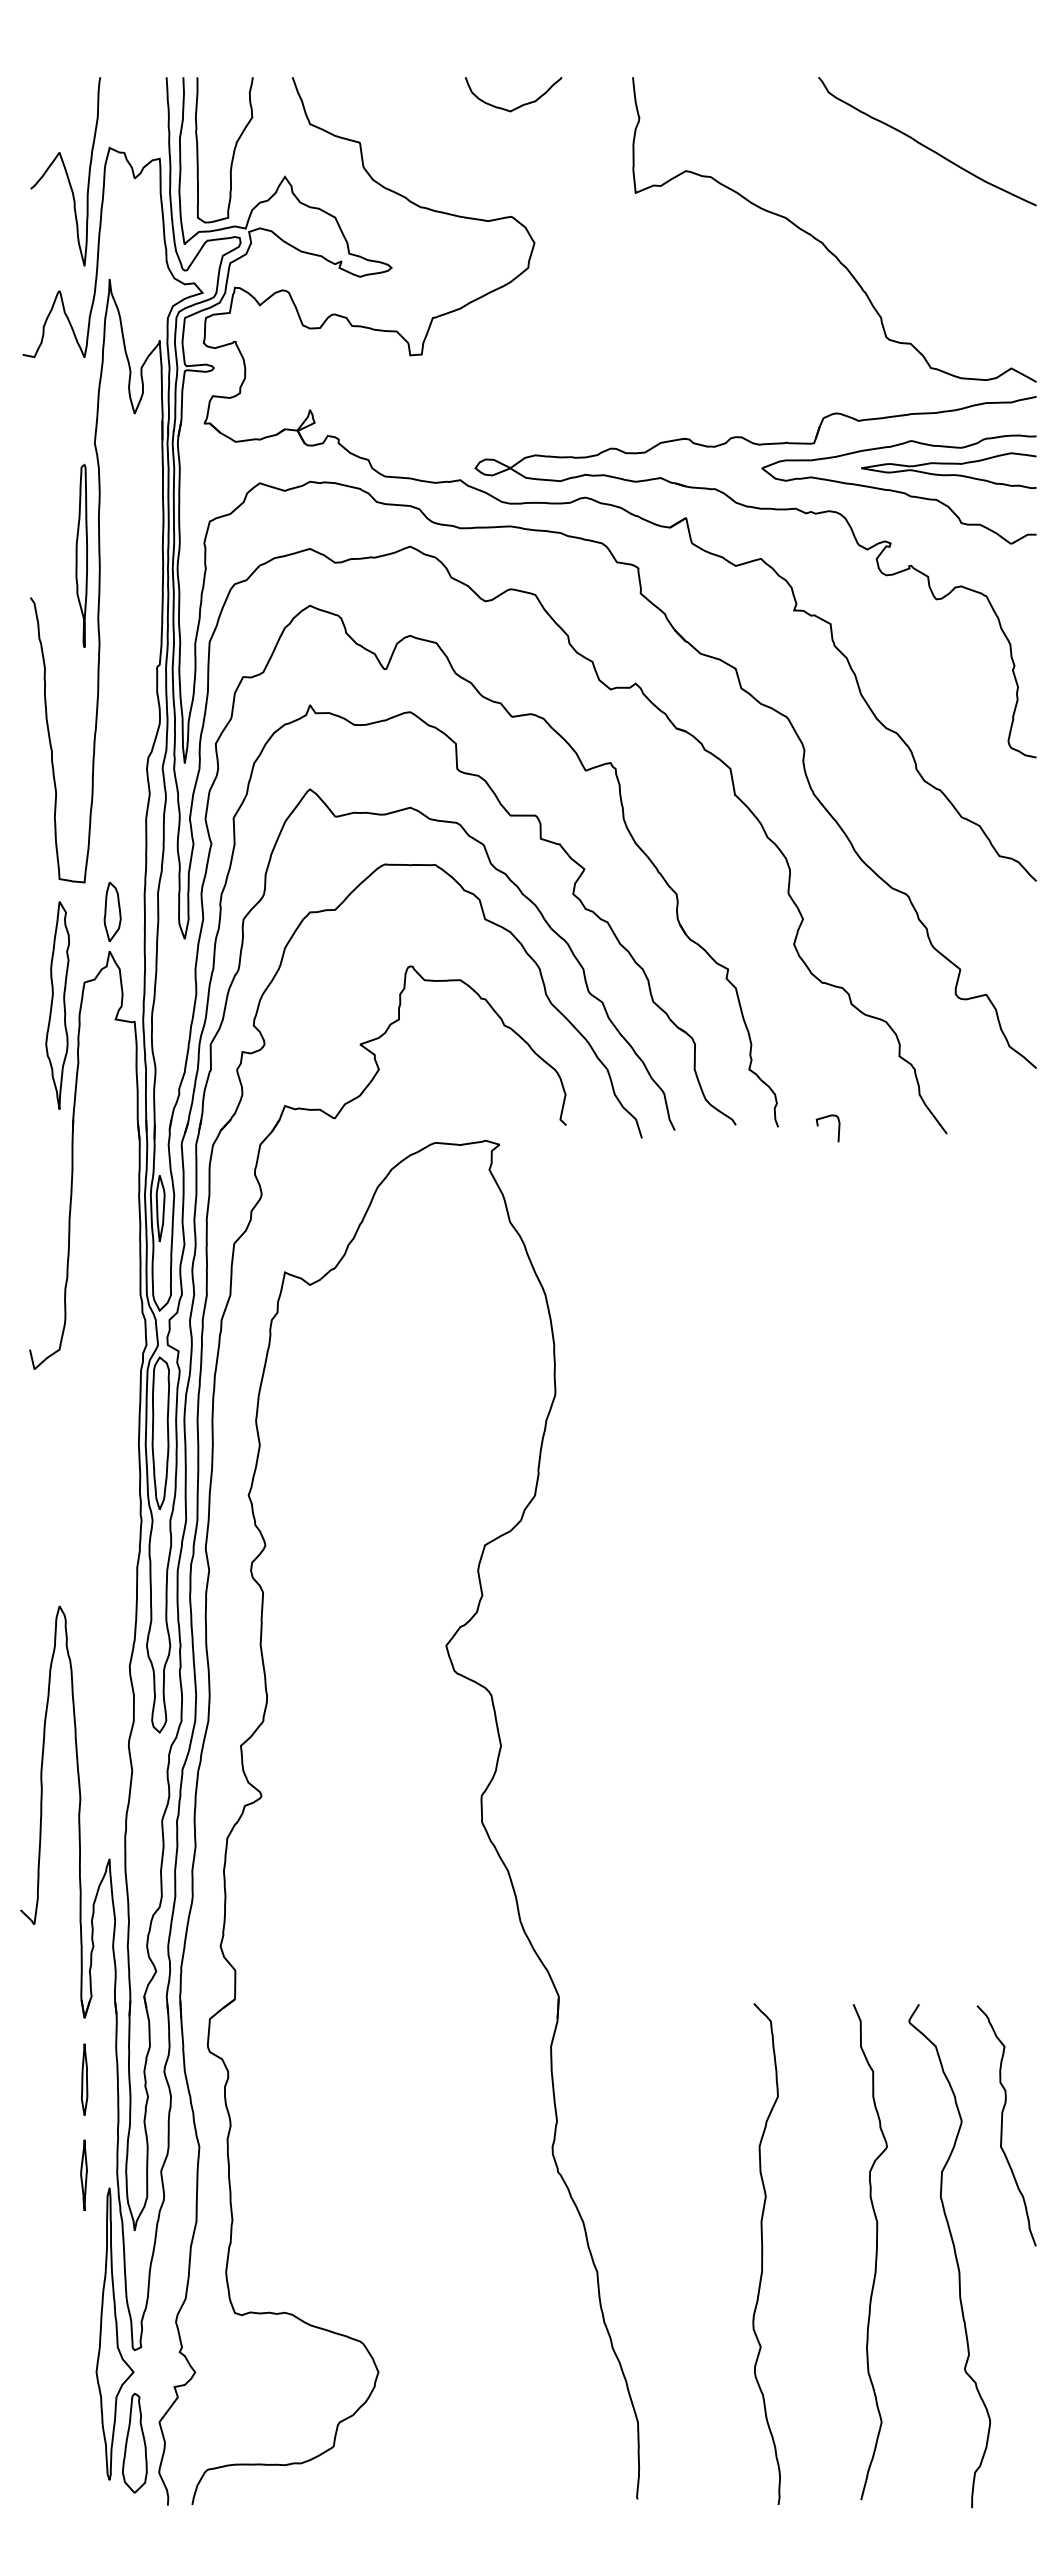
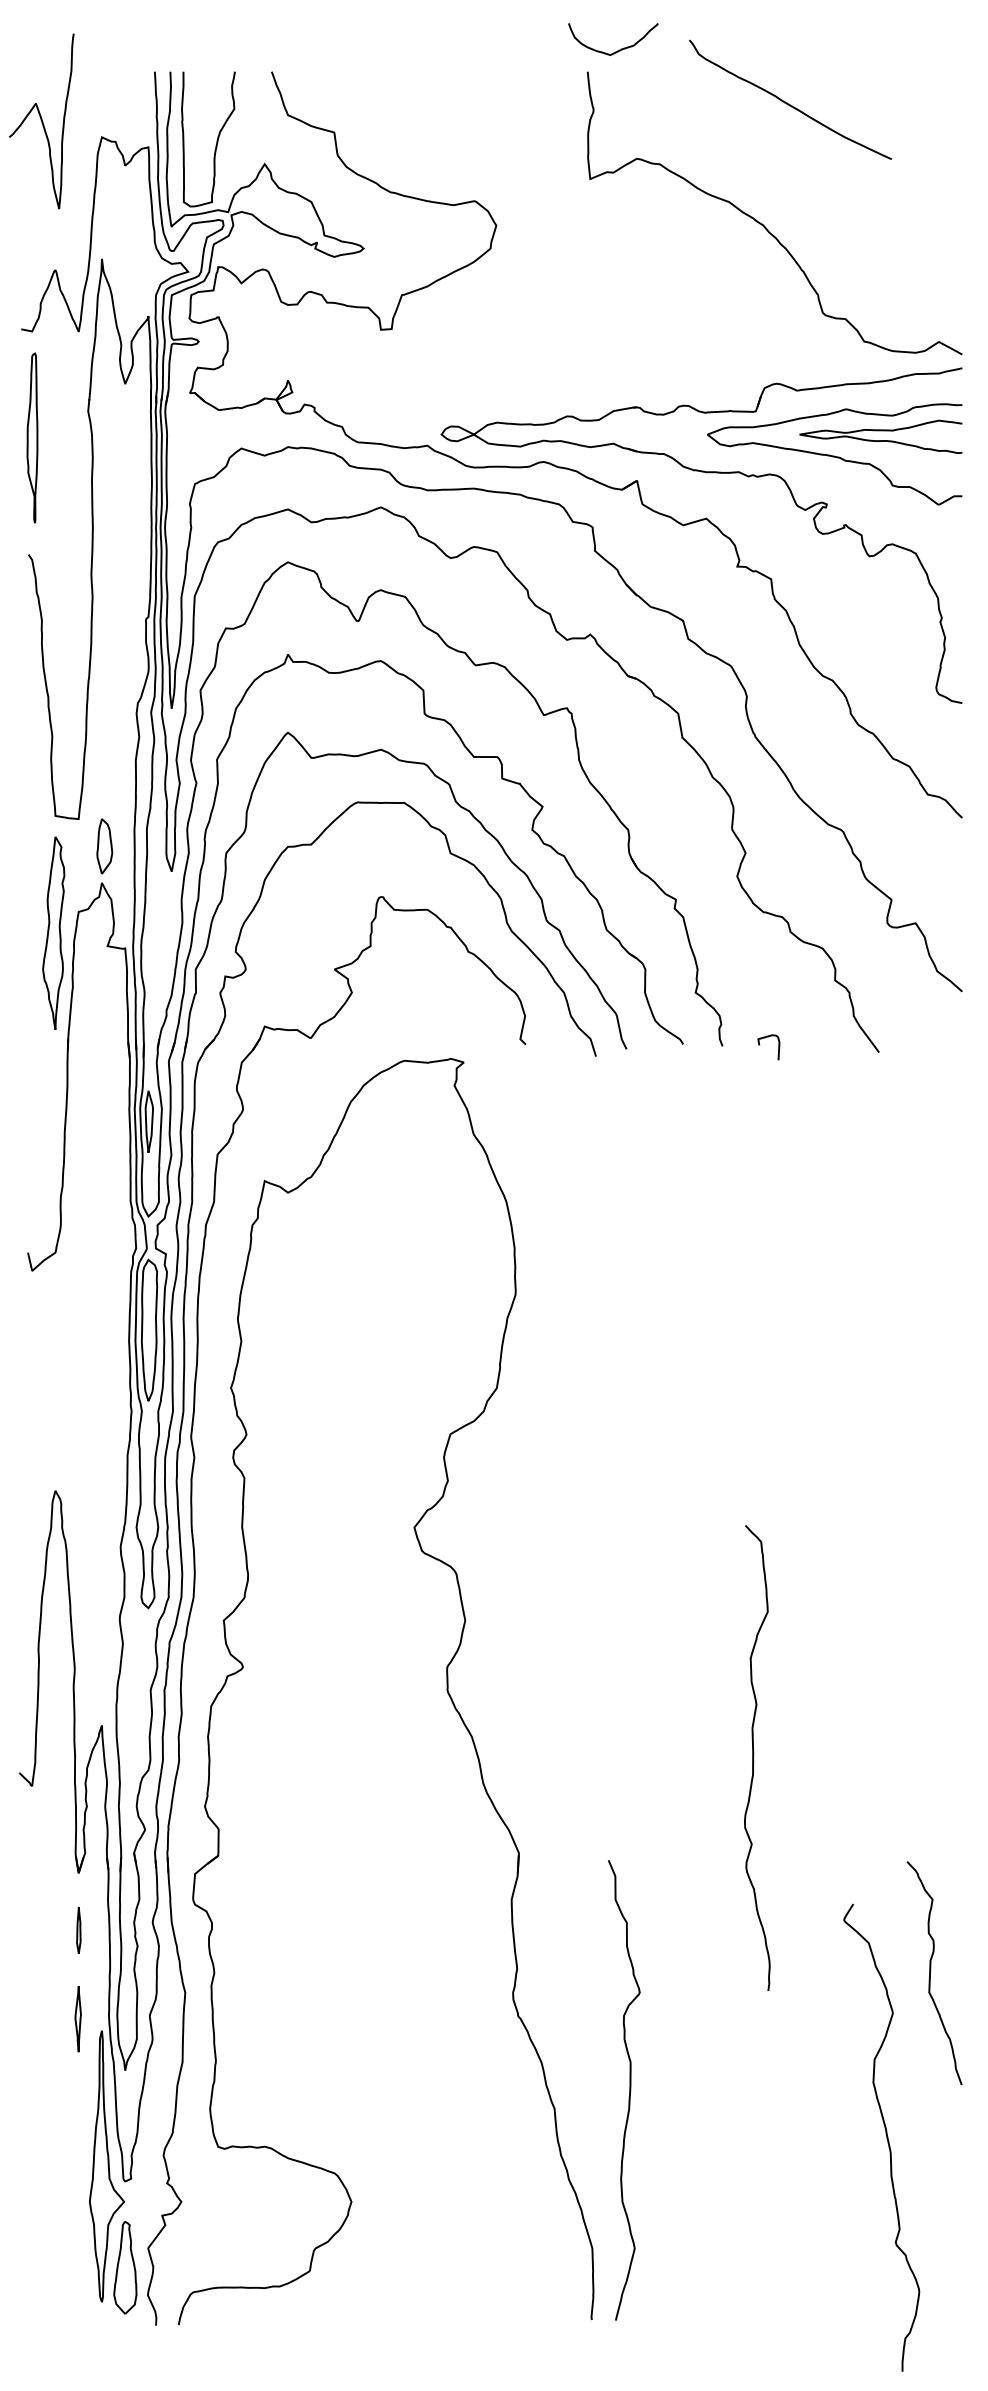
curve: (518, 106) -> (617, 50), moved
curve: (925, 145) -> (788, 103), moved
curve: (65, 171) -> (41, 121), moved
part: (81, 555) -> (32, 437), moved
part: (84, 2079) -> (78, 1930), size x0.7
curve: (875, 2252) -> (629, 2090), moved
curve: (763, 2253) -> (754, 1757), moved
curve: (954, 2255) -> (886, 2137), moved

